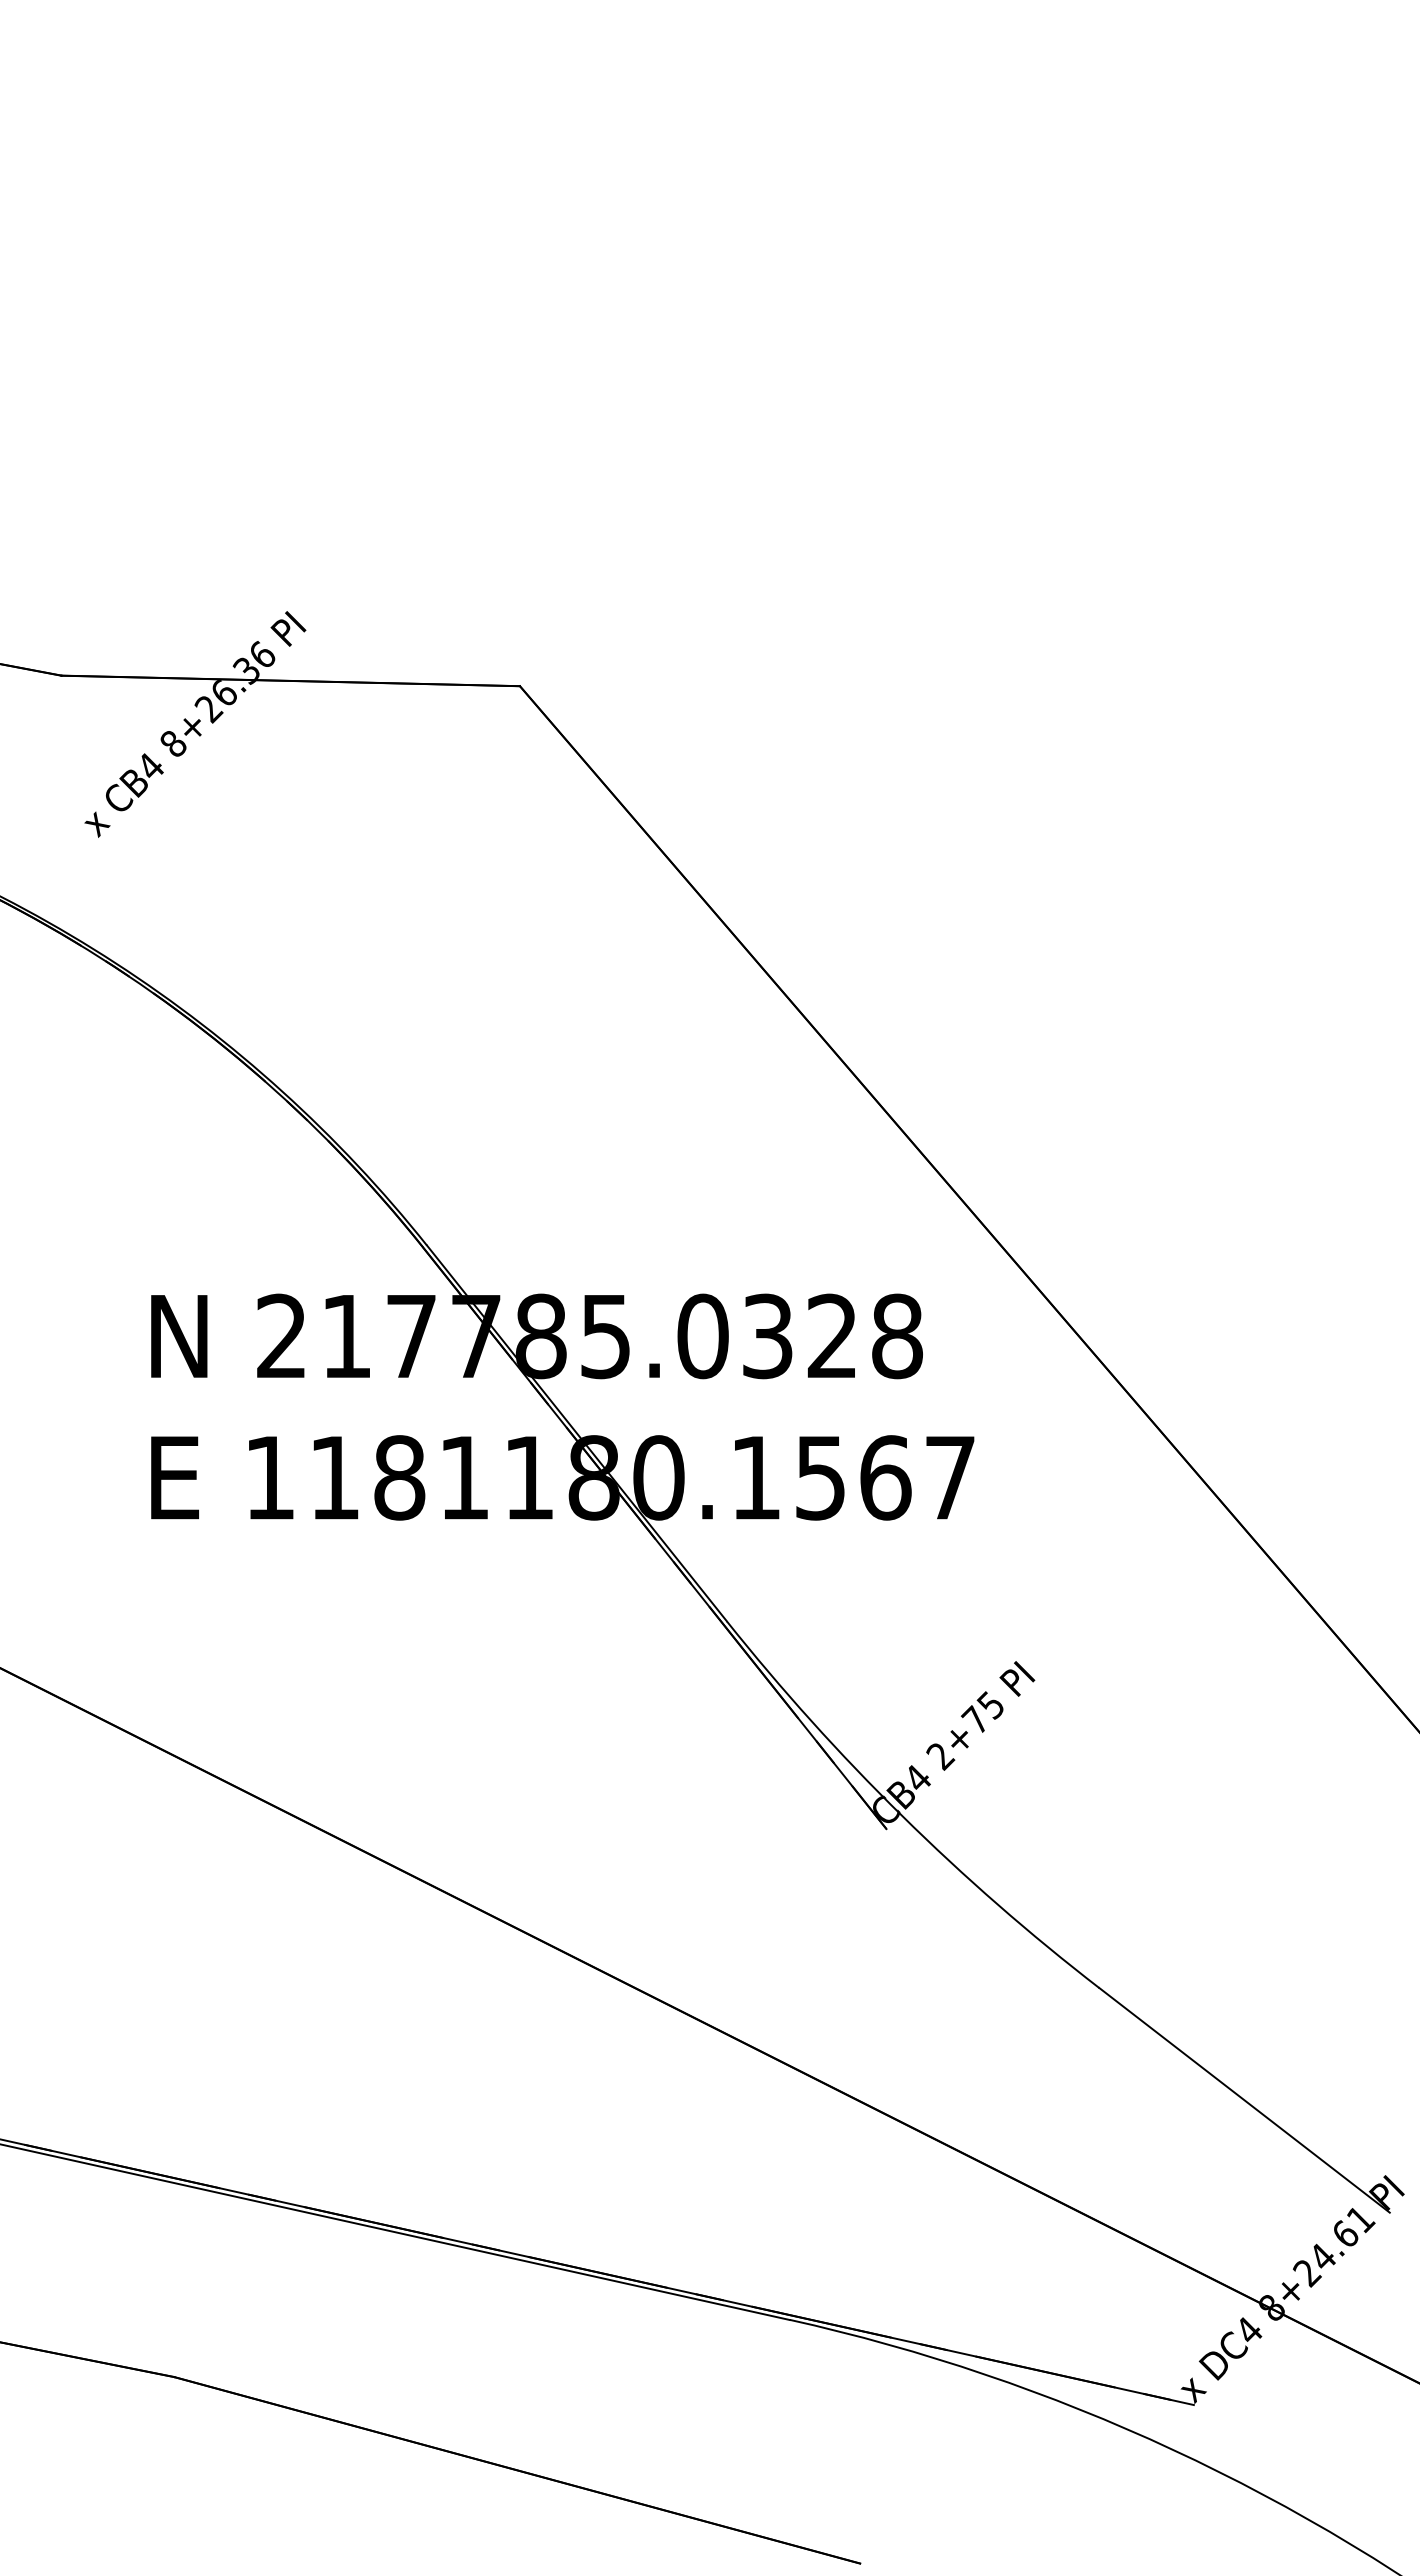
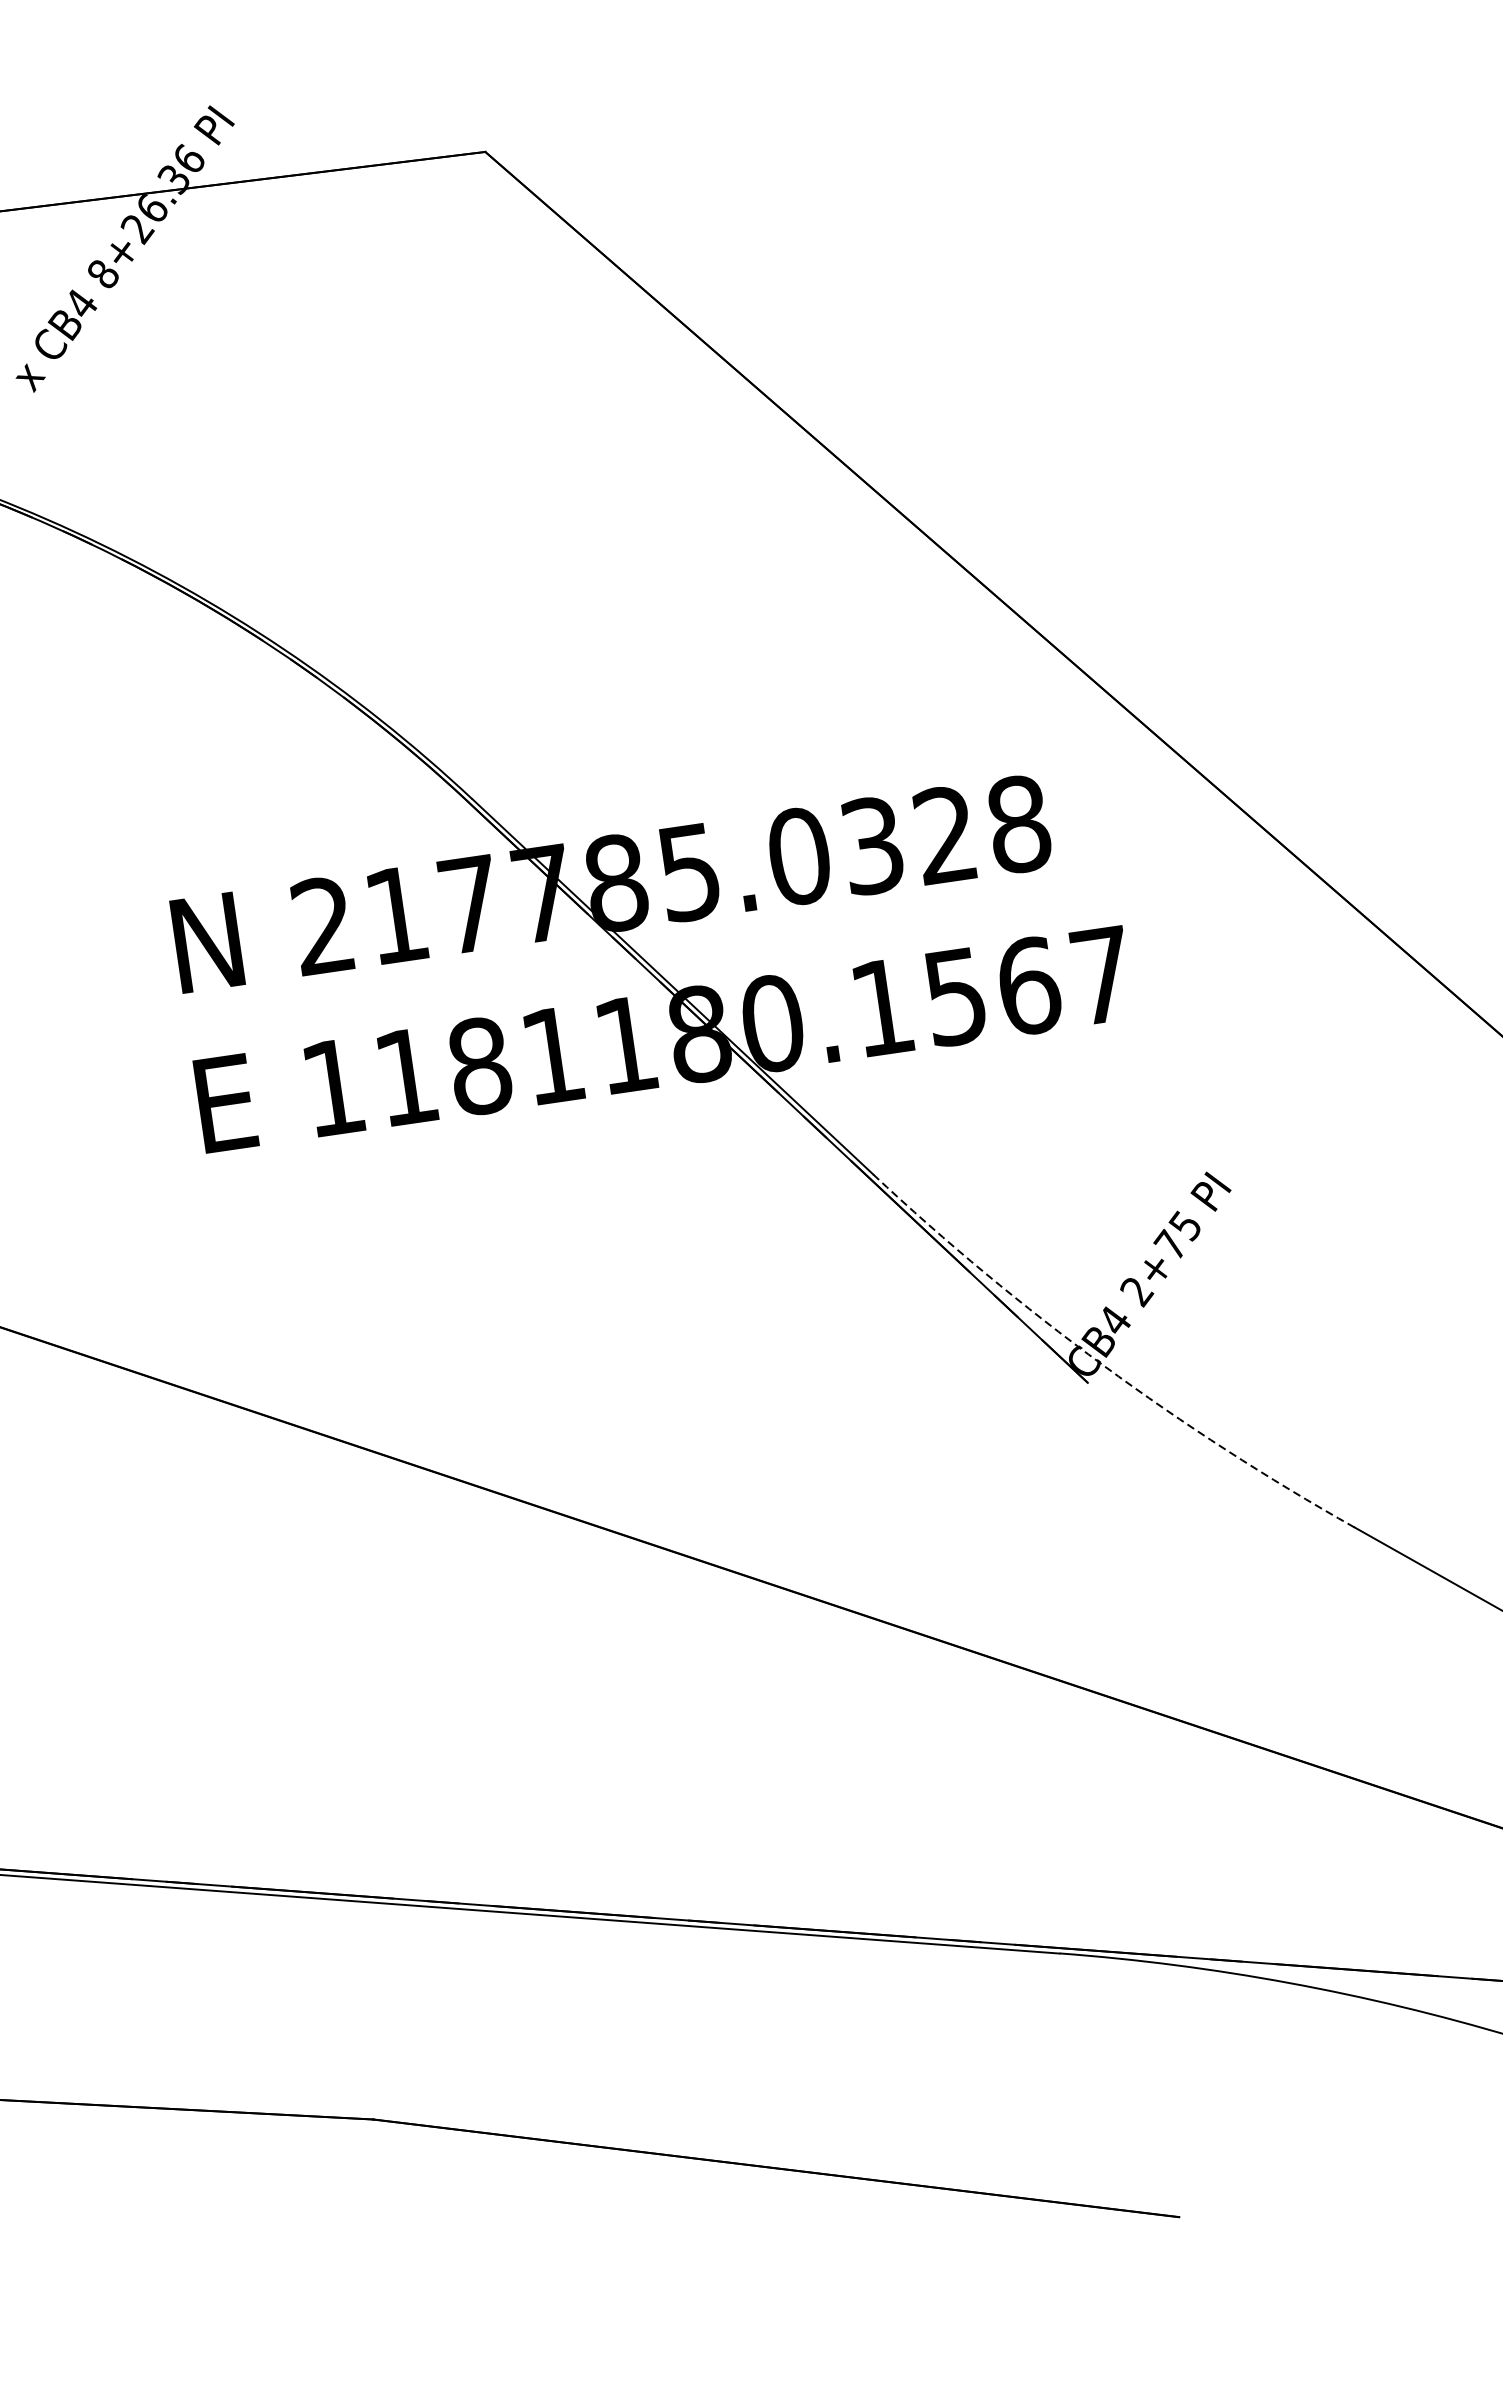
arc: (902, 1815) -> (1103, 1364), solid -> dashed

